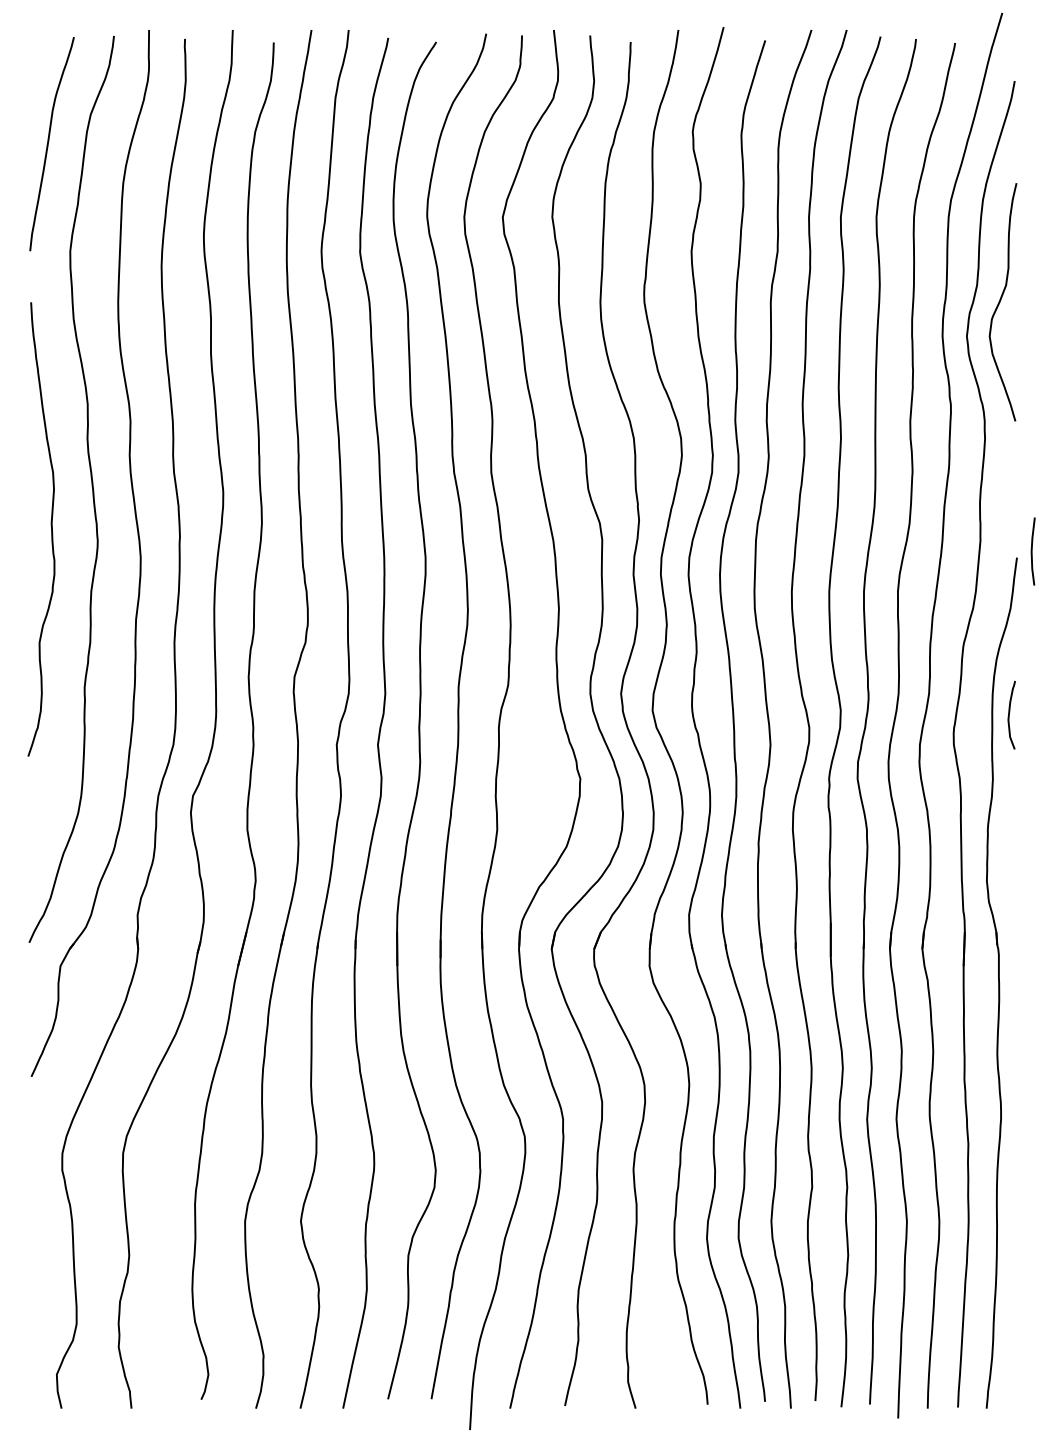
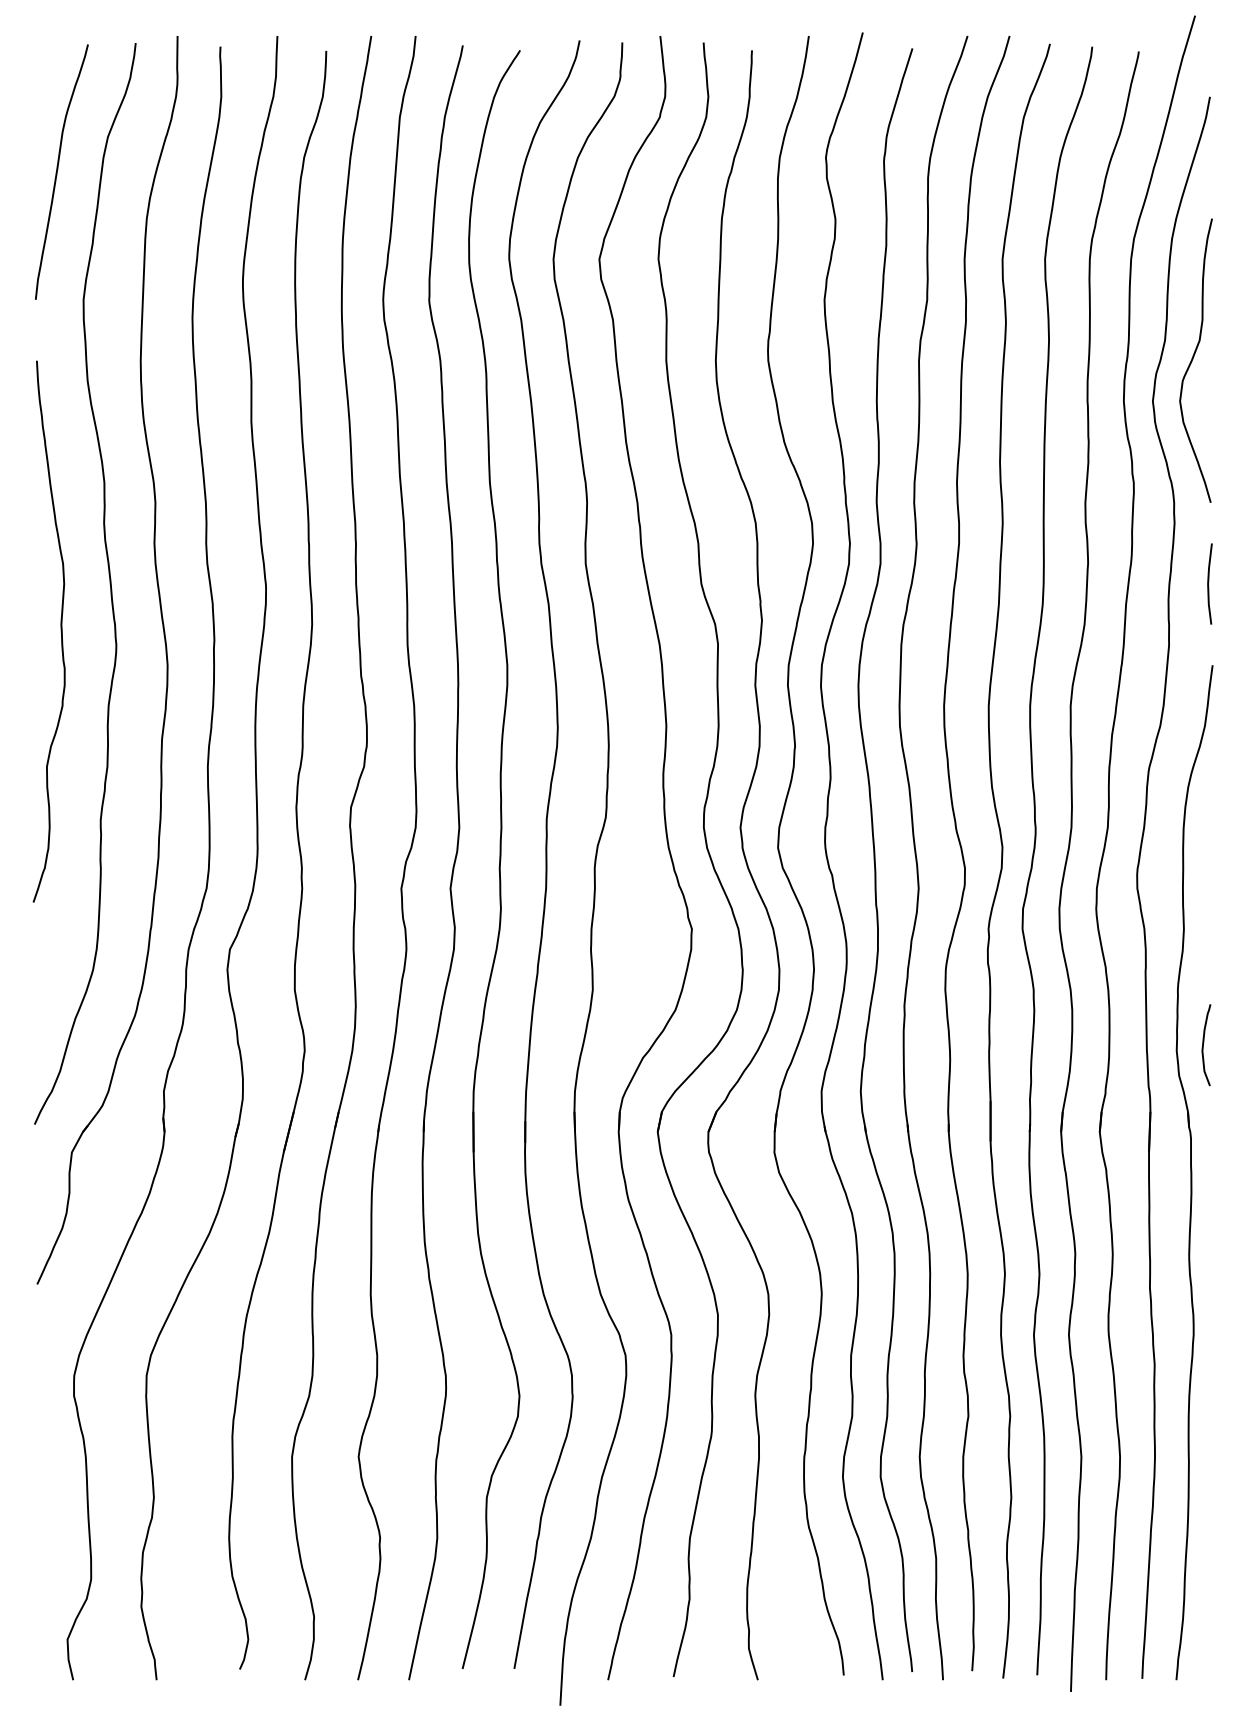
line: (1032, 550) -> (1209, 582), moved
curve: (1010, 713) -> (1204, 1043), moved

